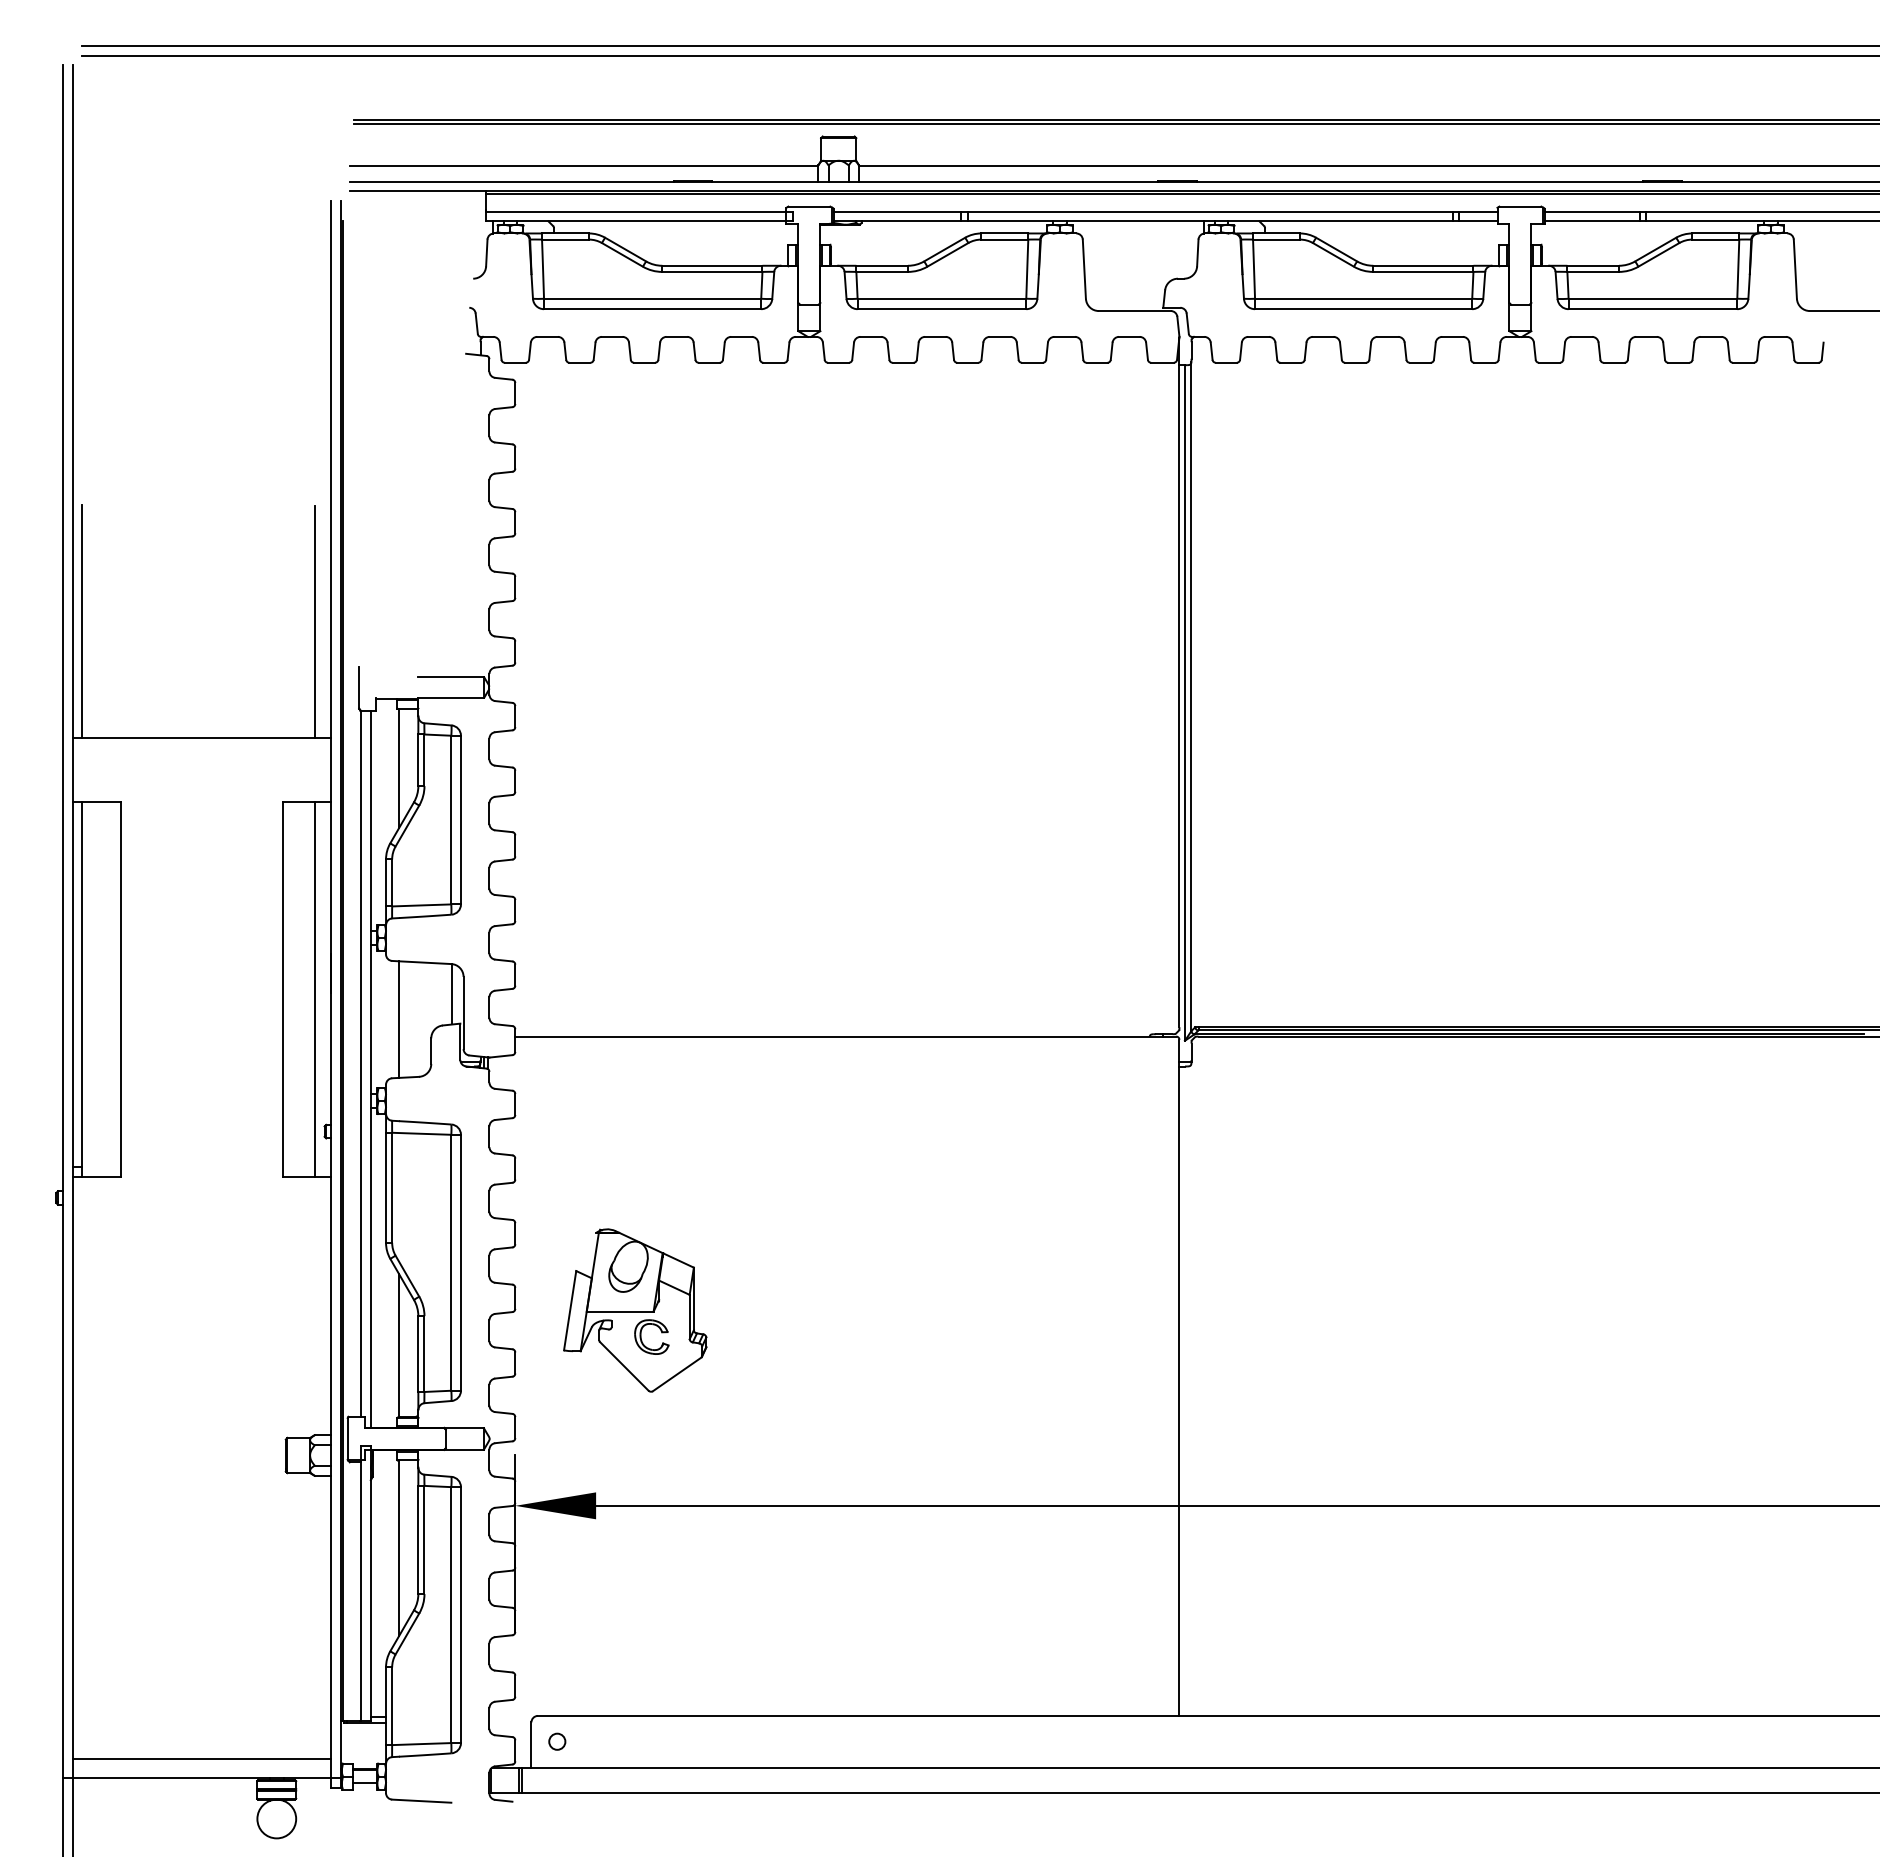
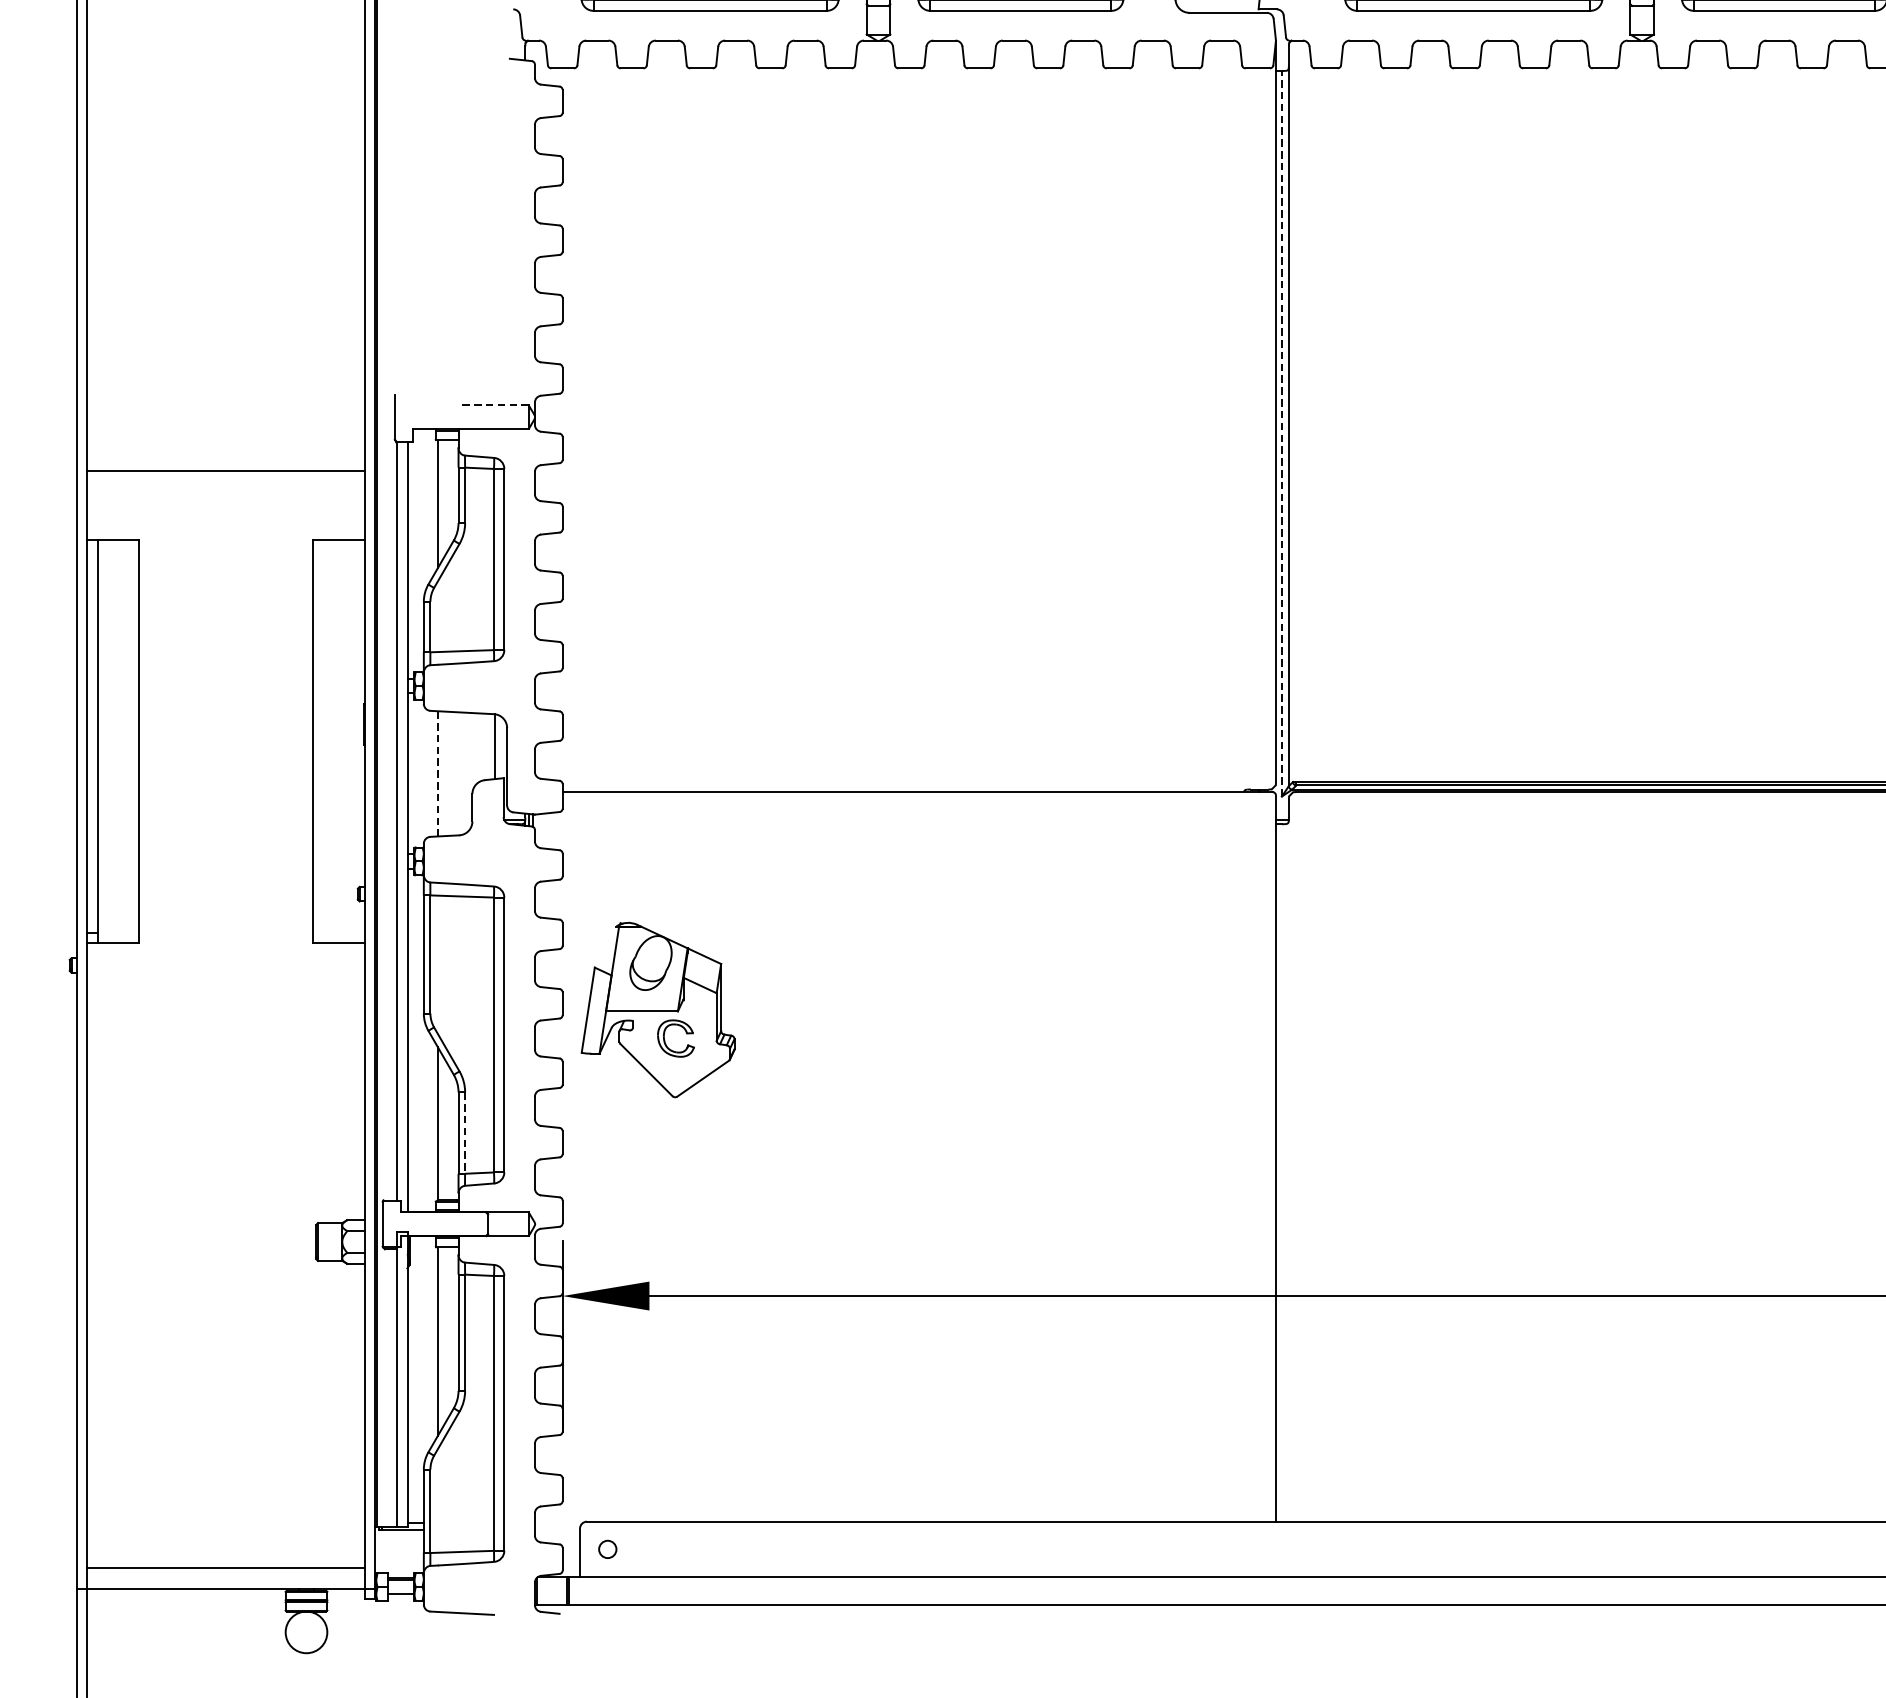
line: (82, 620) -> (97, 345), removed
line: (314, 621) -> (347, 346), removed
line: (451, 676) -> (494, 405), solid -> dashed
line: (1185, 702) -> (1282, 433), solid -> dashed
line: (314, 989) -> (347, 741), removed
line: (398, 1020) -> (437, 774), solid -> dashed
part: (635, 1310) -> (658, 1010), moved
line: (424, 1354) -> (465, 1133), solid -> dashed

